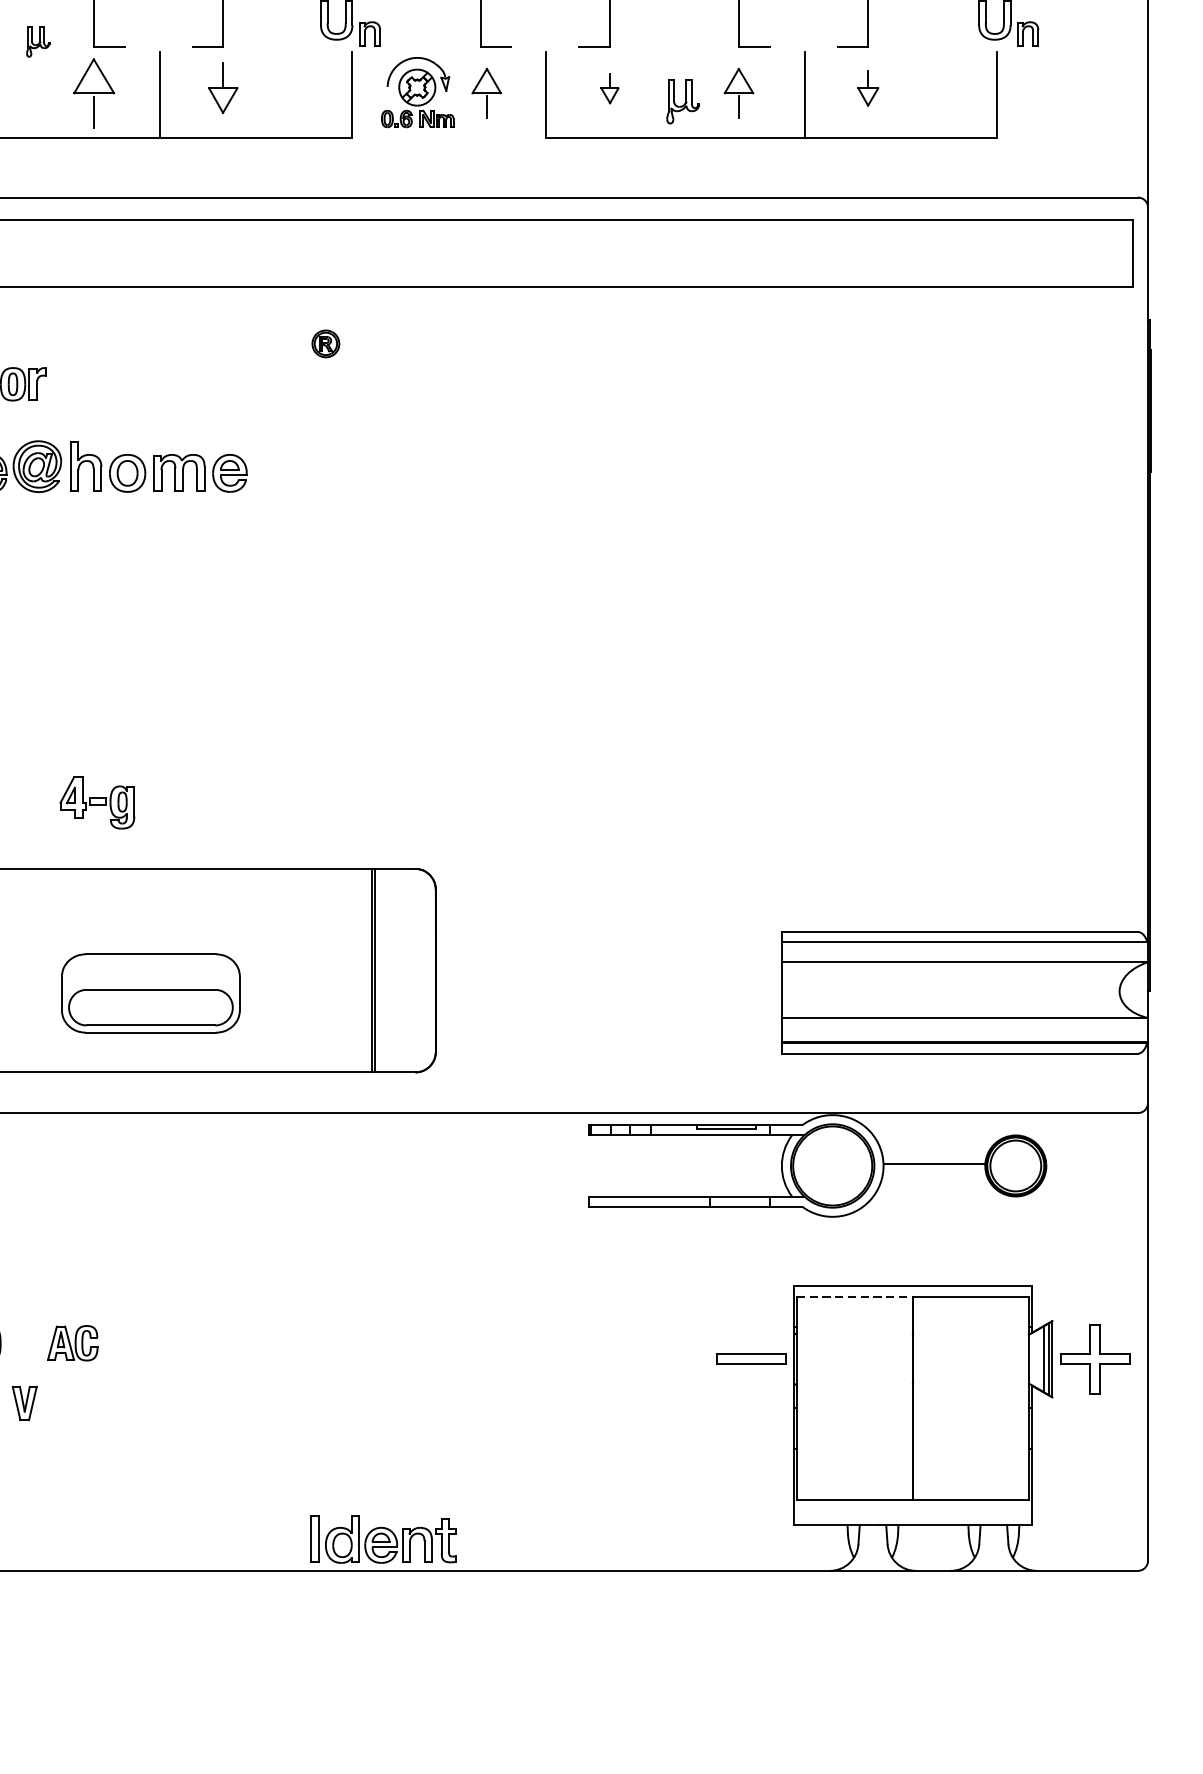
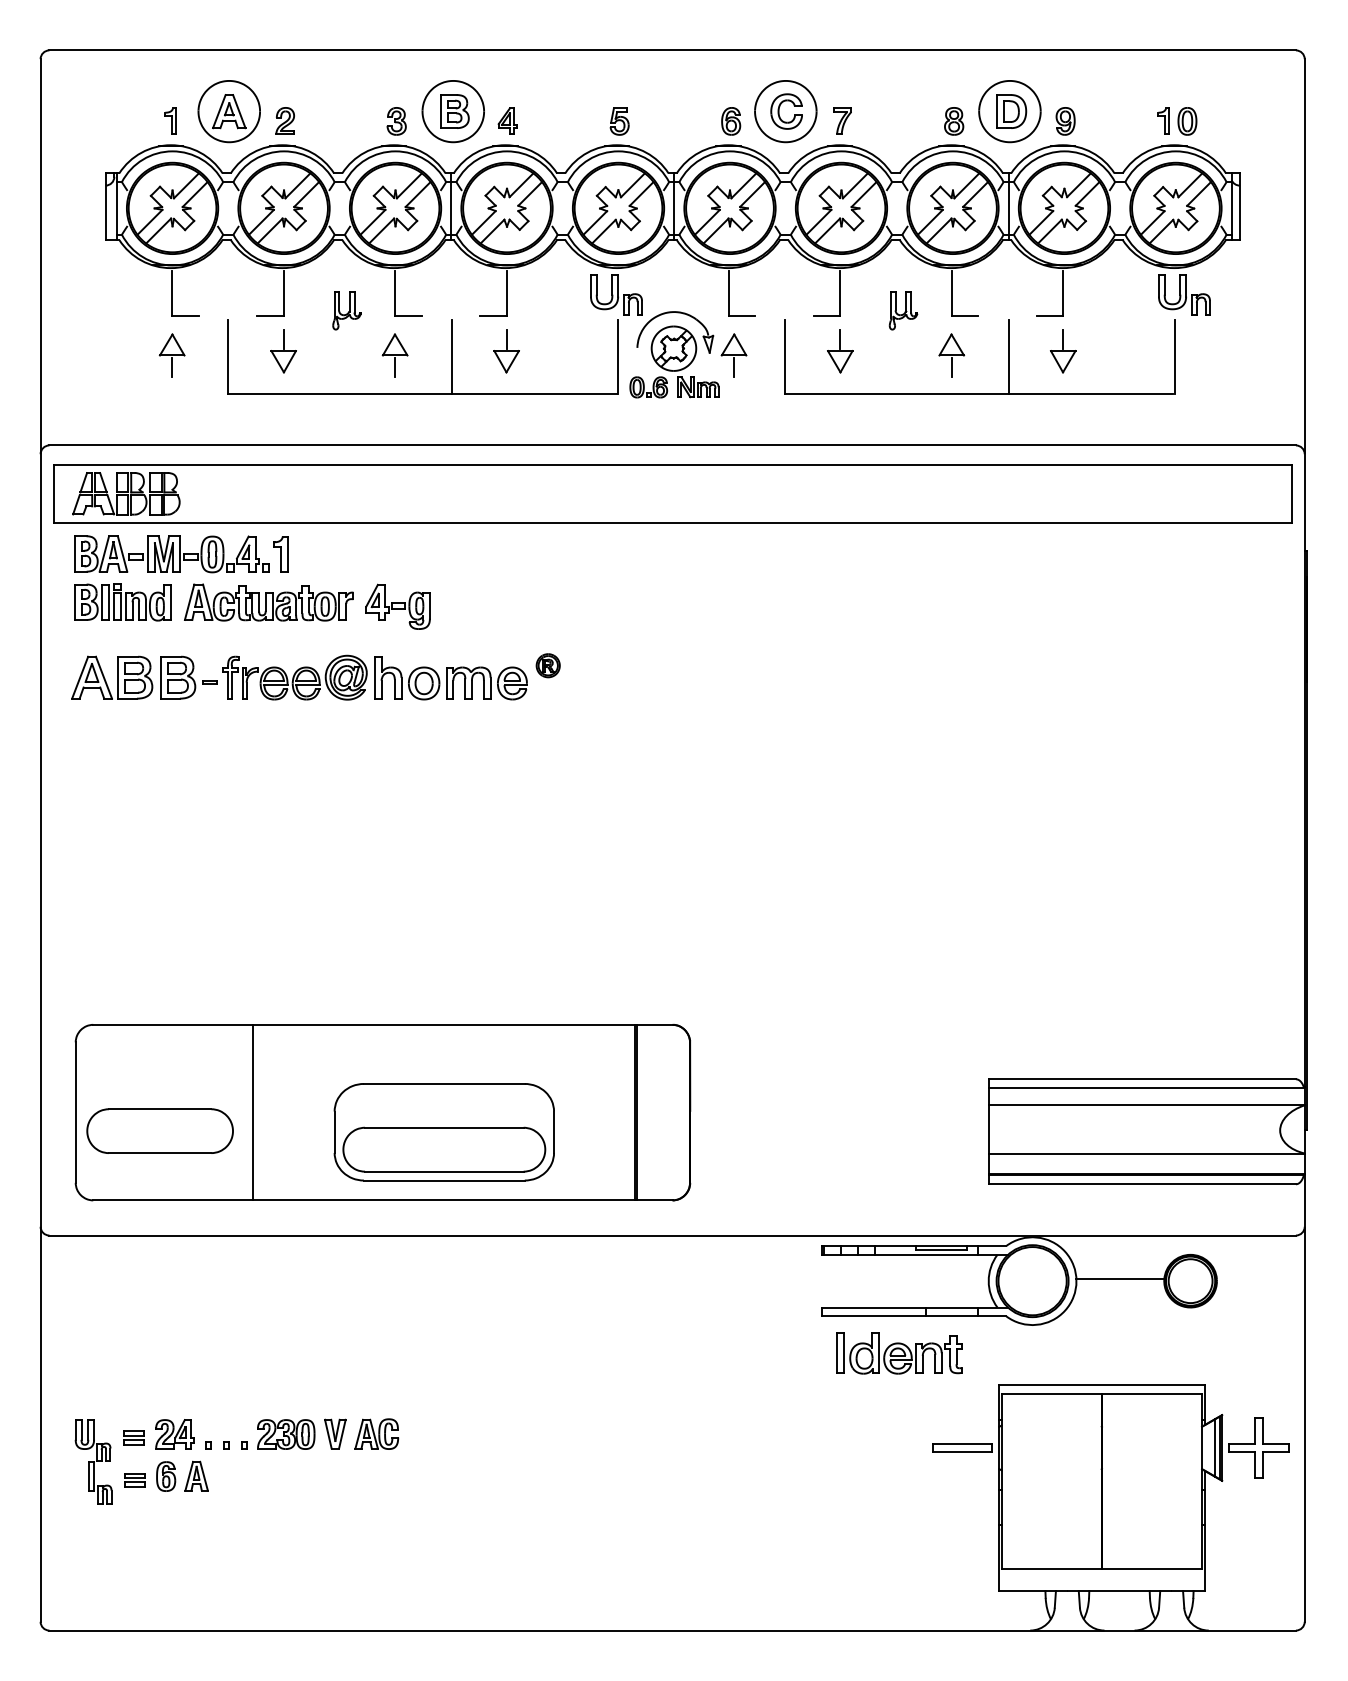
part: (37, 41) -> (346, 310), size x1.43
part: (610, 88) -> (840, 351), size x1.67
part: (868, 88) -> (1063, 351), size x1.43
part: (417, 92) -> (674, 354), size x1.43
part: (93, 93) -> (394, 355), size x0.71
part: (683, 101) -> (903, 310), moved
part: (325, 343) -> (547, 665), moved
part: (96, 802) -> (397, 606), moved
part: (150, 993) -> (443, 1132), size x1.43
line: (855, 1296) -> (1052, 1393), dashed -> solid
part: (24, 1402) -> (335, 1433), moved
part: (382, 1539) -> (899, 1353), moved

